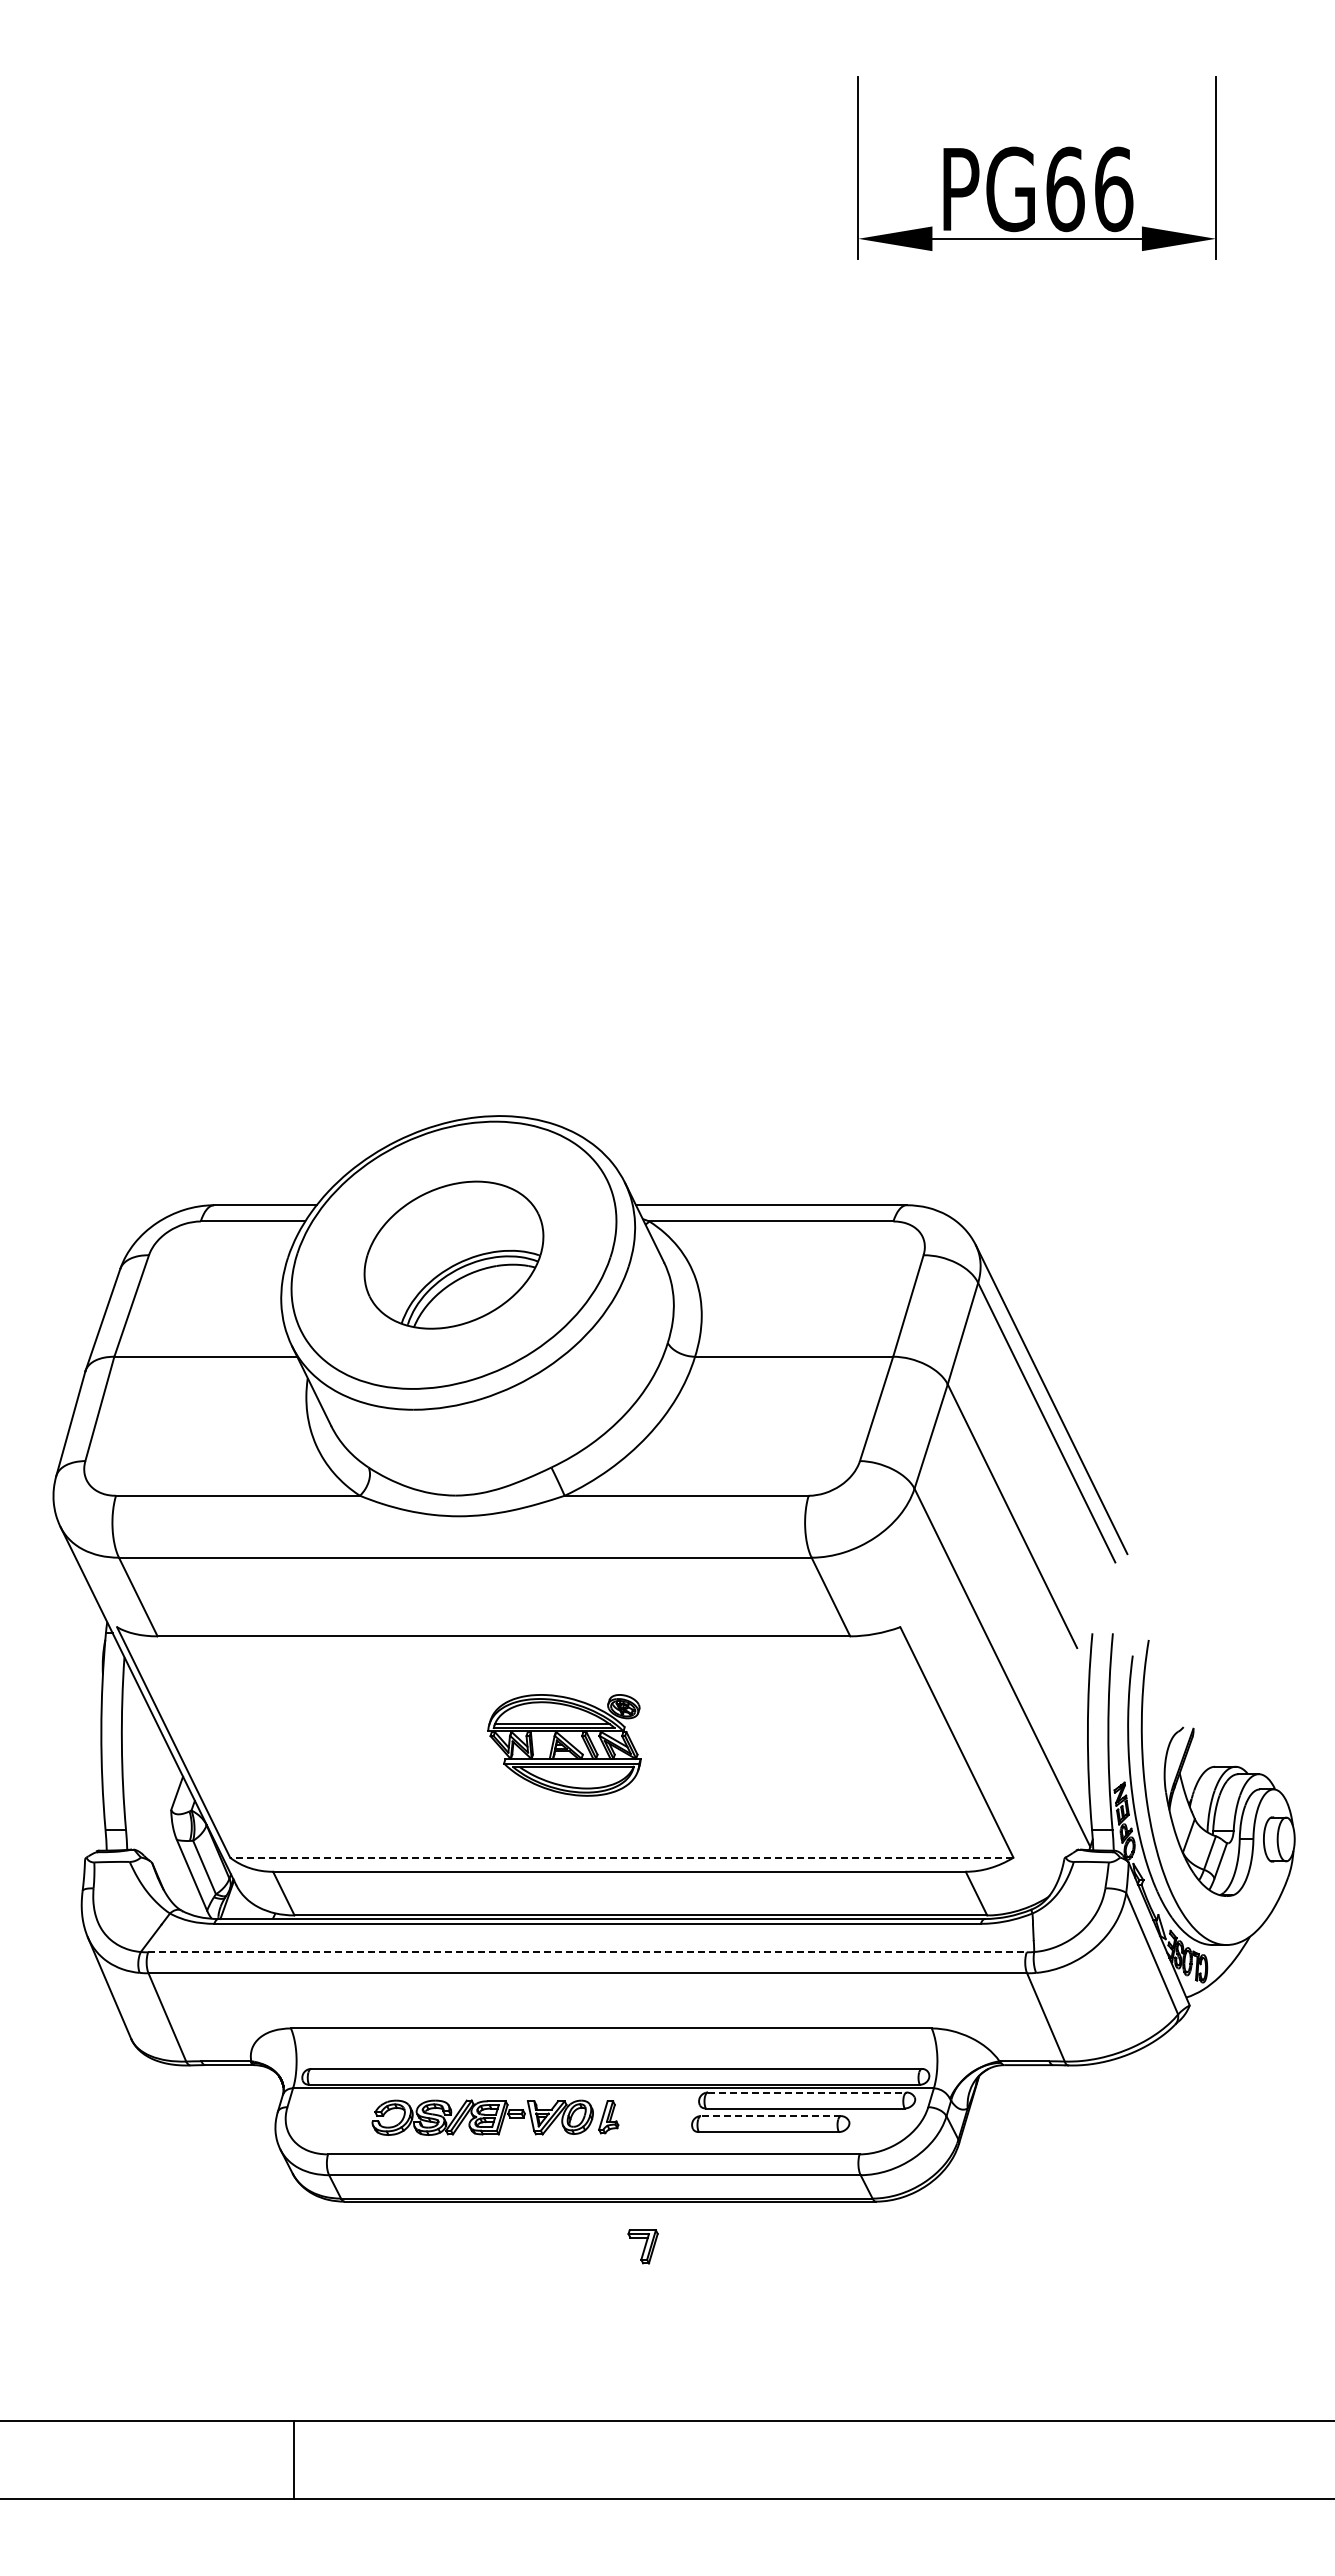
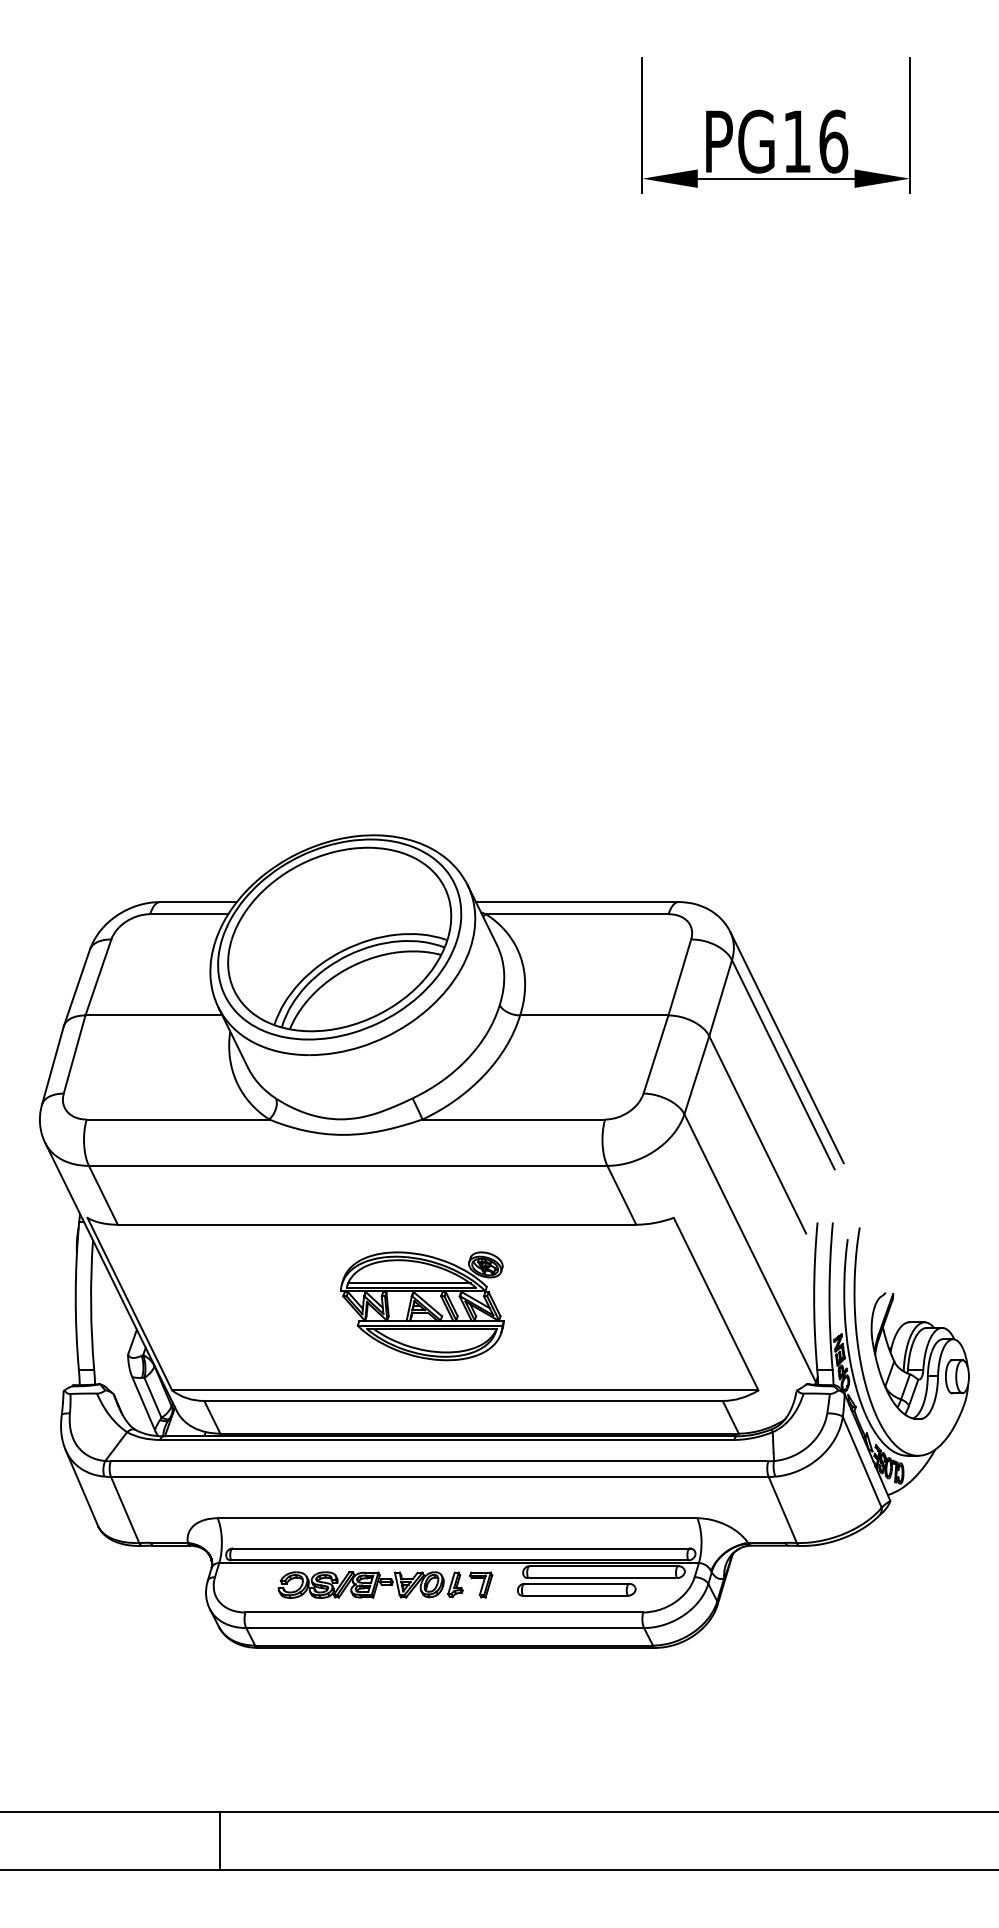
text: (1065, 189) -> (797, 141), PG66 -> PG16
part: (453, 1254) -> (339, 938), size x1.67
part: (564, 1745) -> (422, 1306), size x1.43
line: (621, 1857) -> (465, 1390), dashed -> solid
line: (587, 1952) -> (439, 1461), dashed -> solid
line: (807, 2092) -> (604, 1566), dashed -> solid
line: (770, 2116) -> (576, 1584), dashed -> solid
part: (642, 2246) -> (480, 1584), moved

